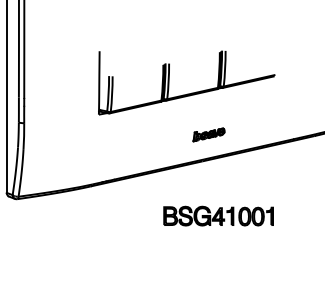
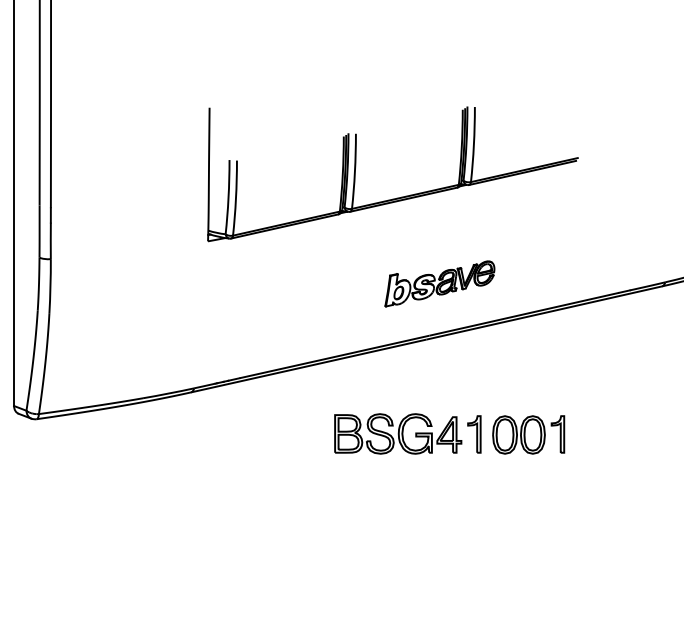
part: (208, 134) -> (438, 283), size x1.67
part: (218, 215) -> (449, 432), moved

